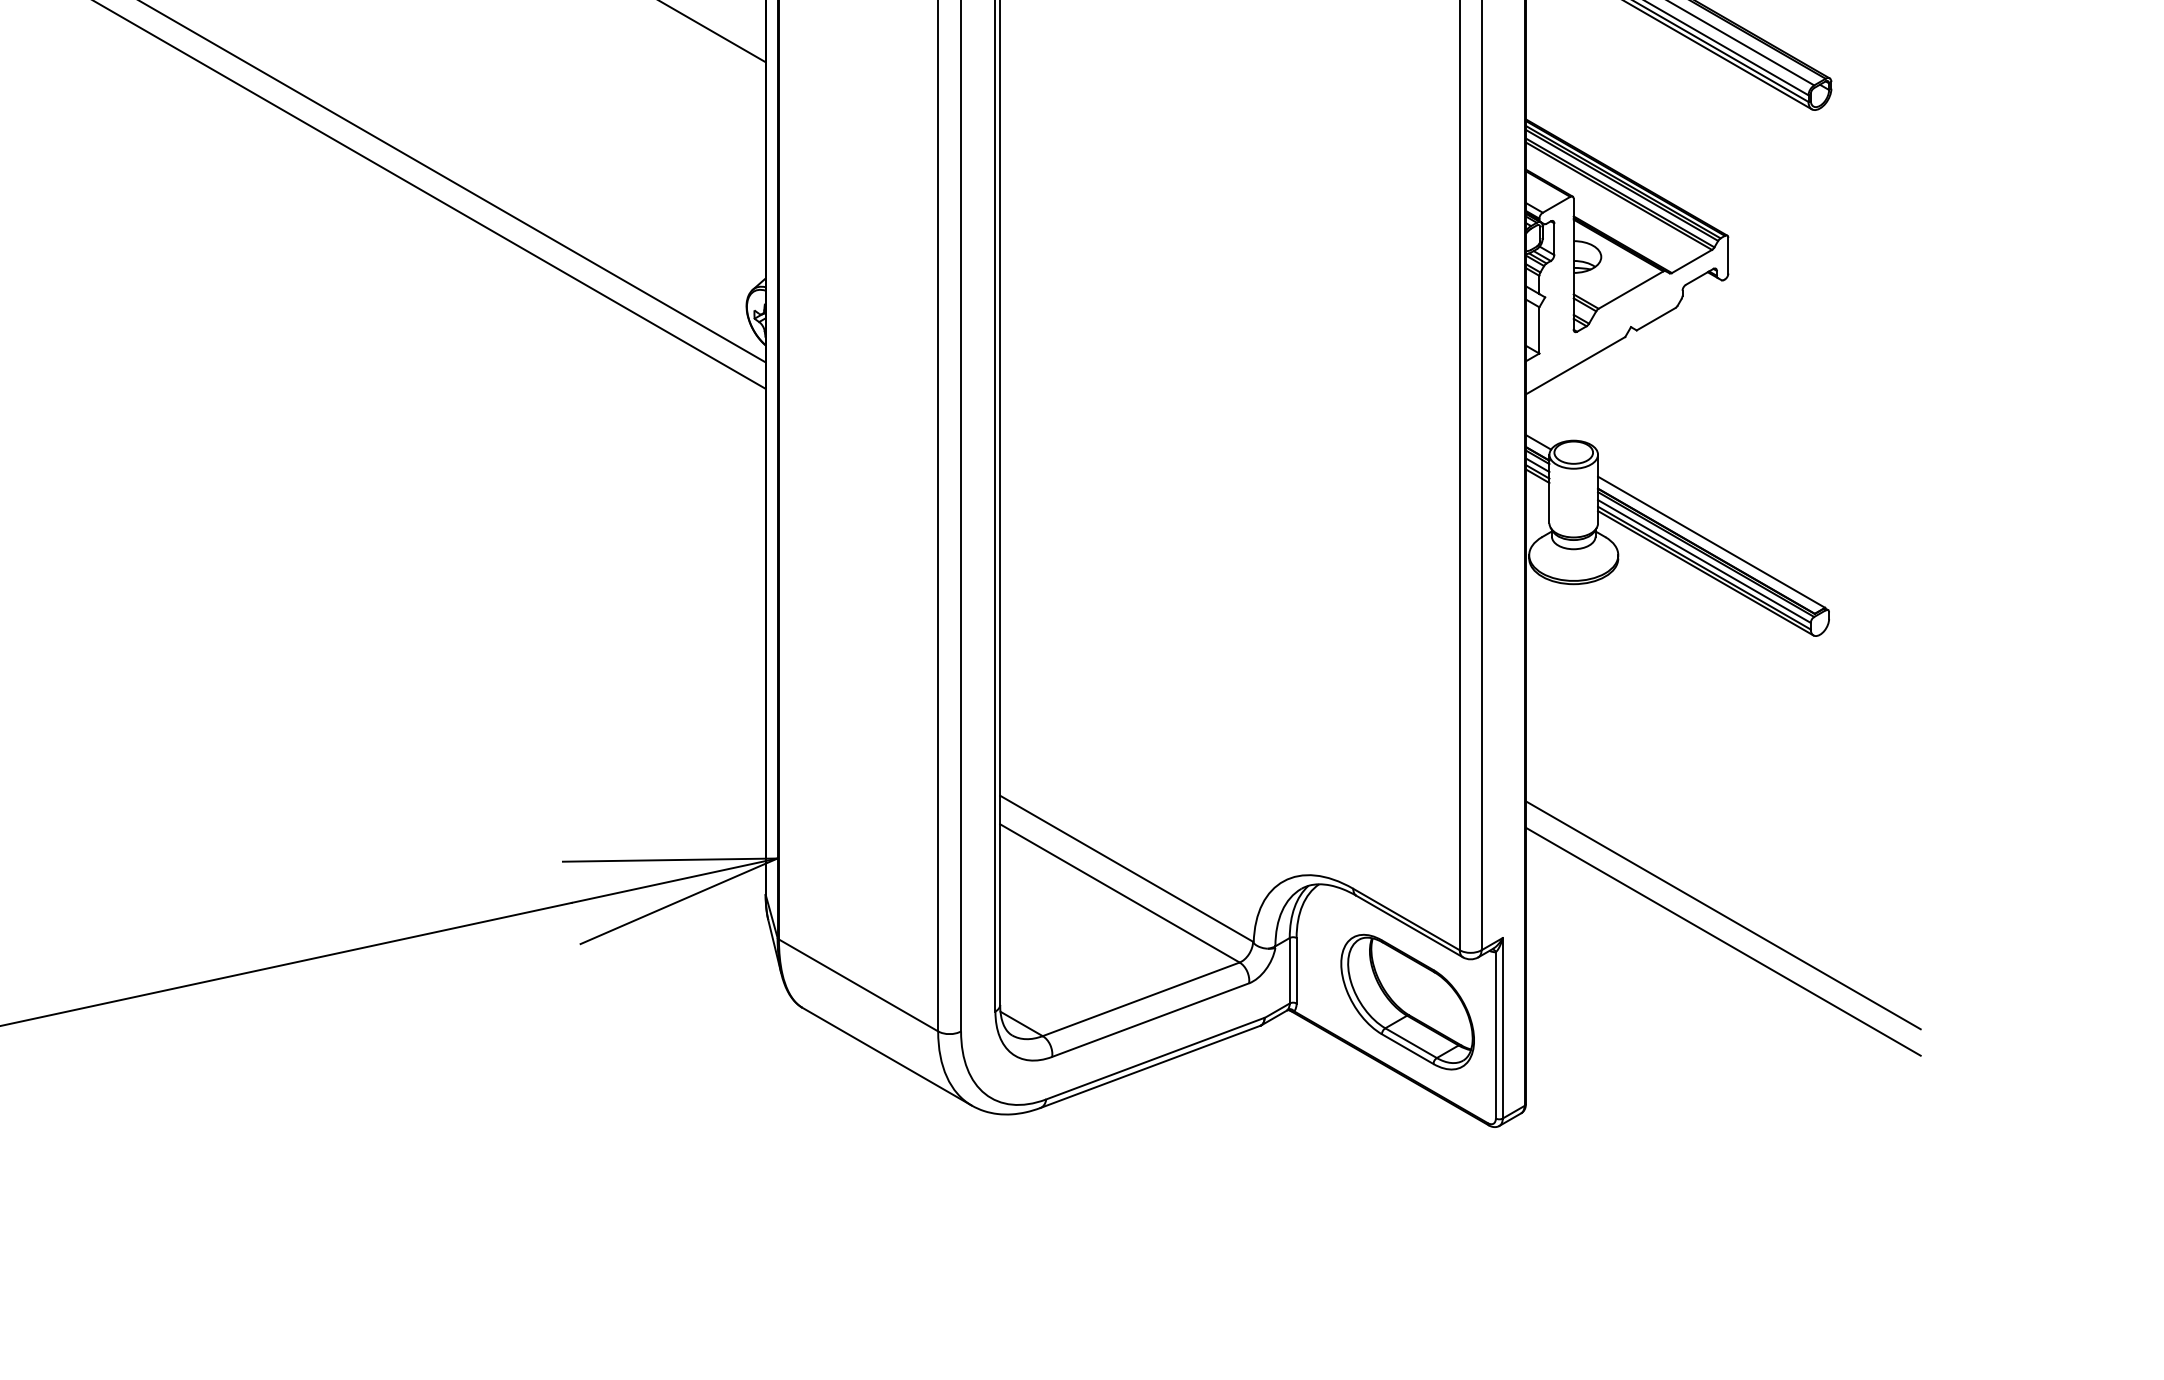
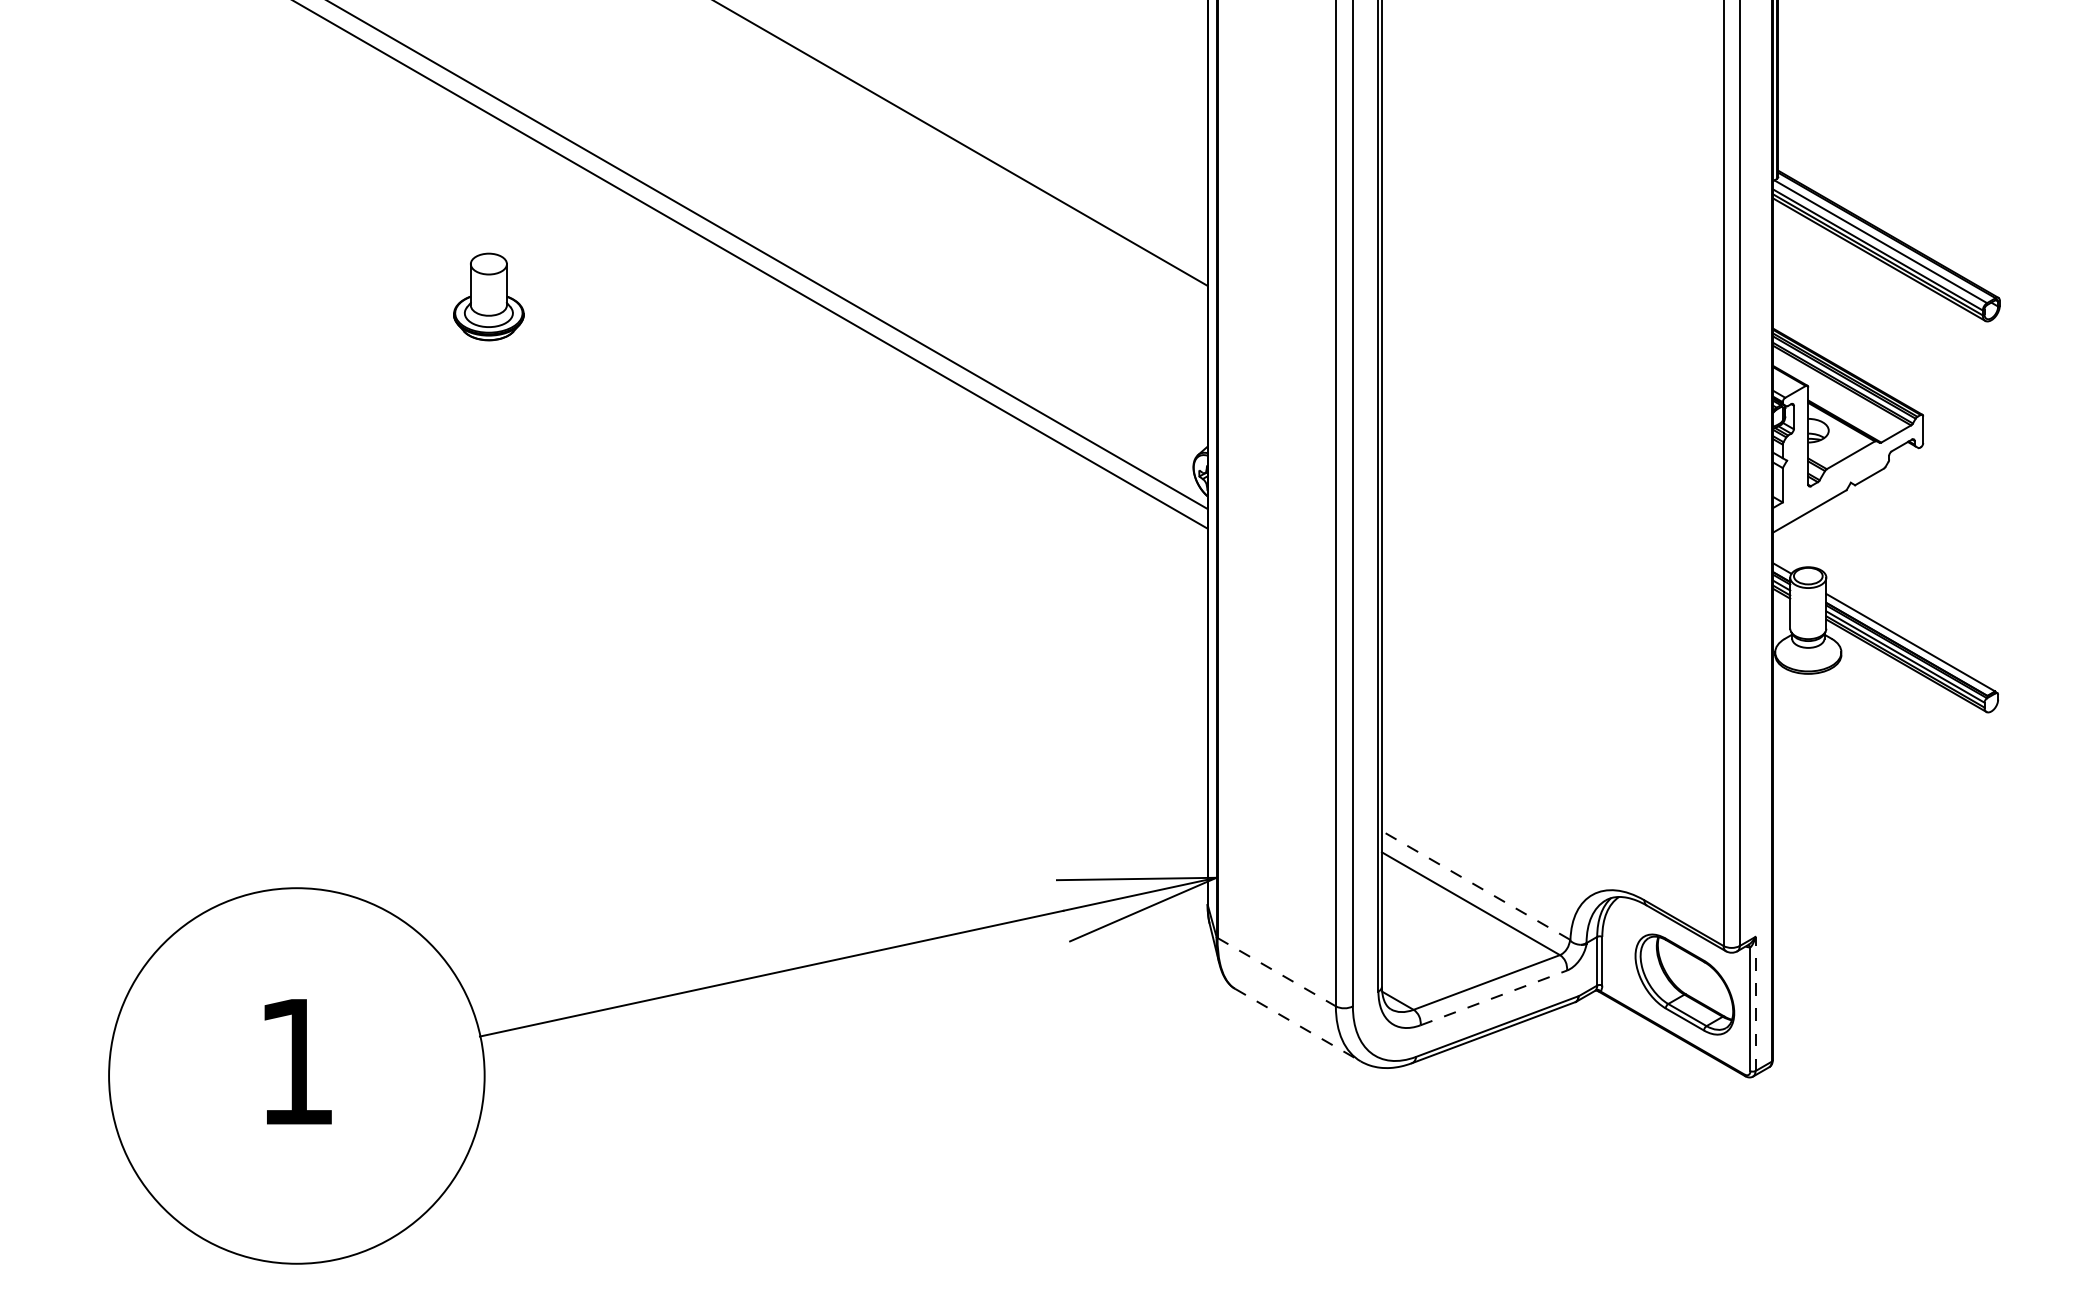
line: (1126, 868) -> (1475, 885), solid -> dashed
line: (1723, 914) -> (1919, 919), removed
line: (1723, 941) -> (1919, 939), removed
line: (859, 985) -> (1277, 972), solid -> dashed
line: (1151, 1019) -> (1494, 997), solid -> dashed
line: (1502, 1027) -> (1755, 1003), solid -> dashed
line: (886, 1057) -> (1297, 1025), solid -> dashed

